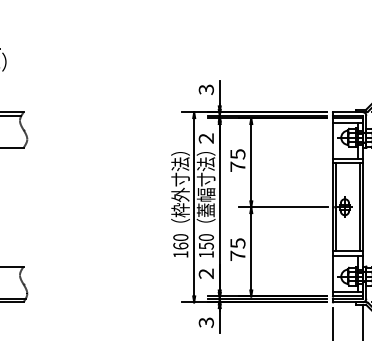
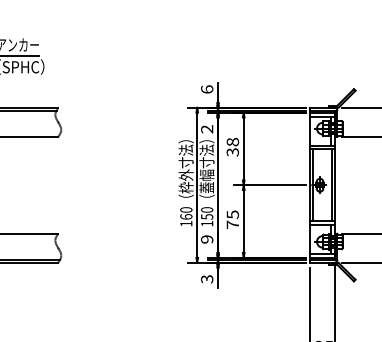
text: (206, 89) -> (207, 89), 3 -> 6
text: (237, 160) -> (232, 147), 75 -> 38
text: (206, 273) -> (207, 239), 2 -> 9

